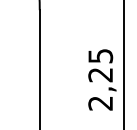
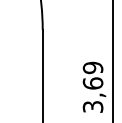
text: (99, 78) -> (92, 86), 2,25 -> 3,69

